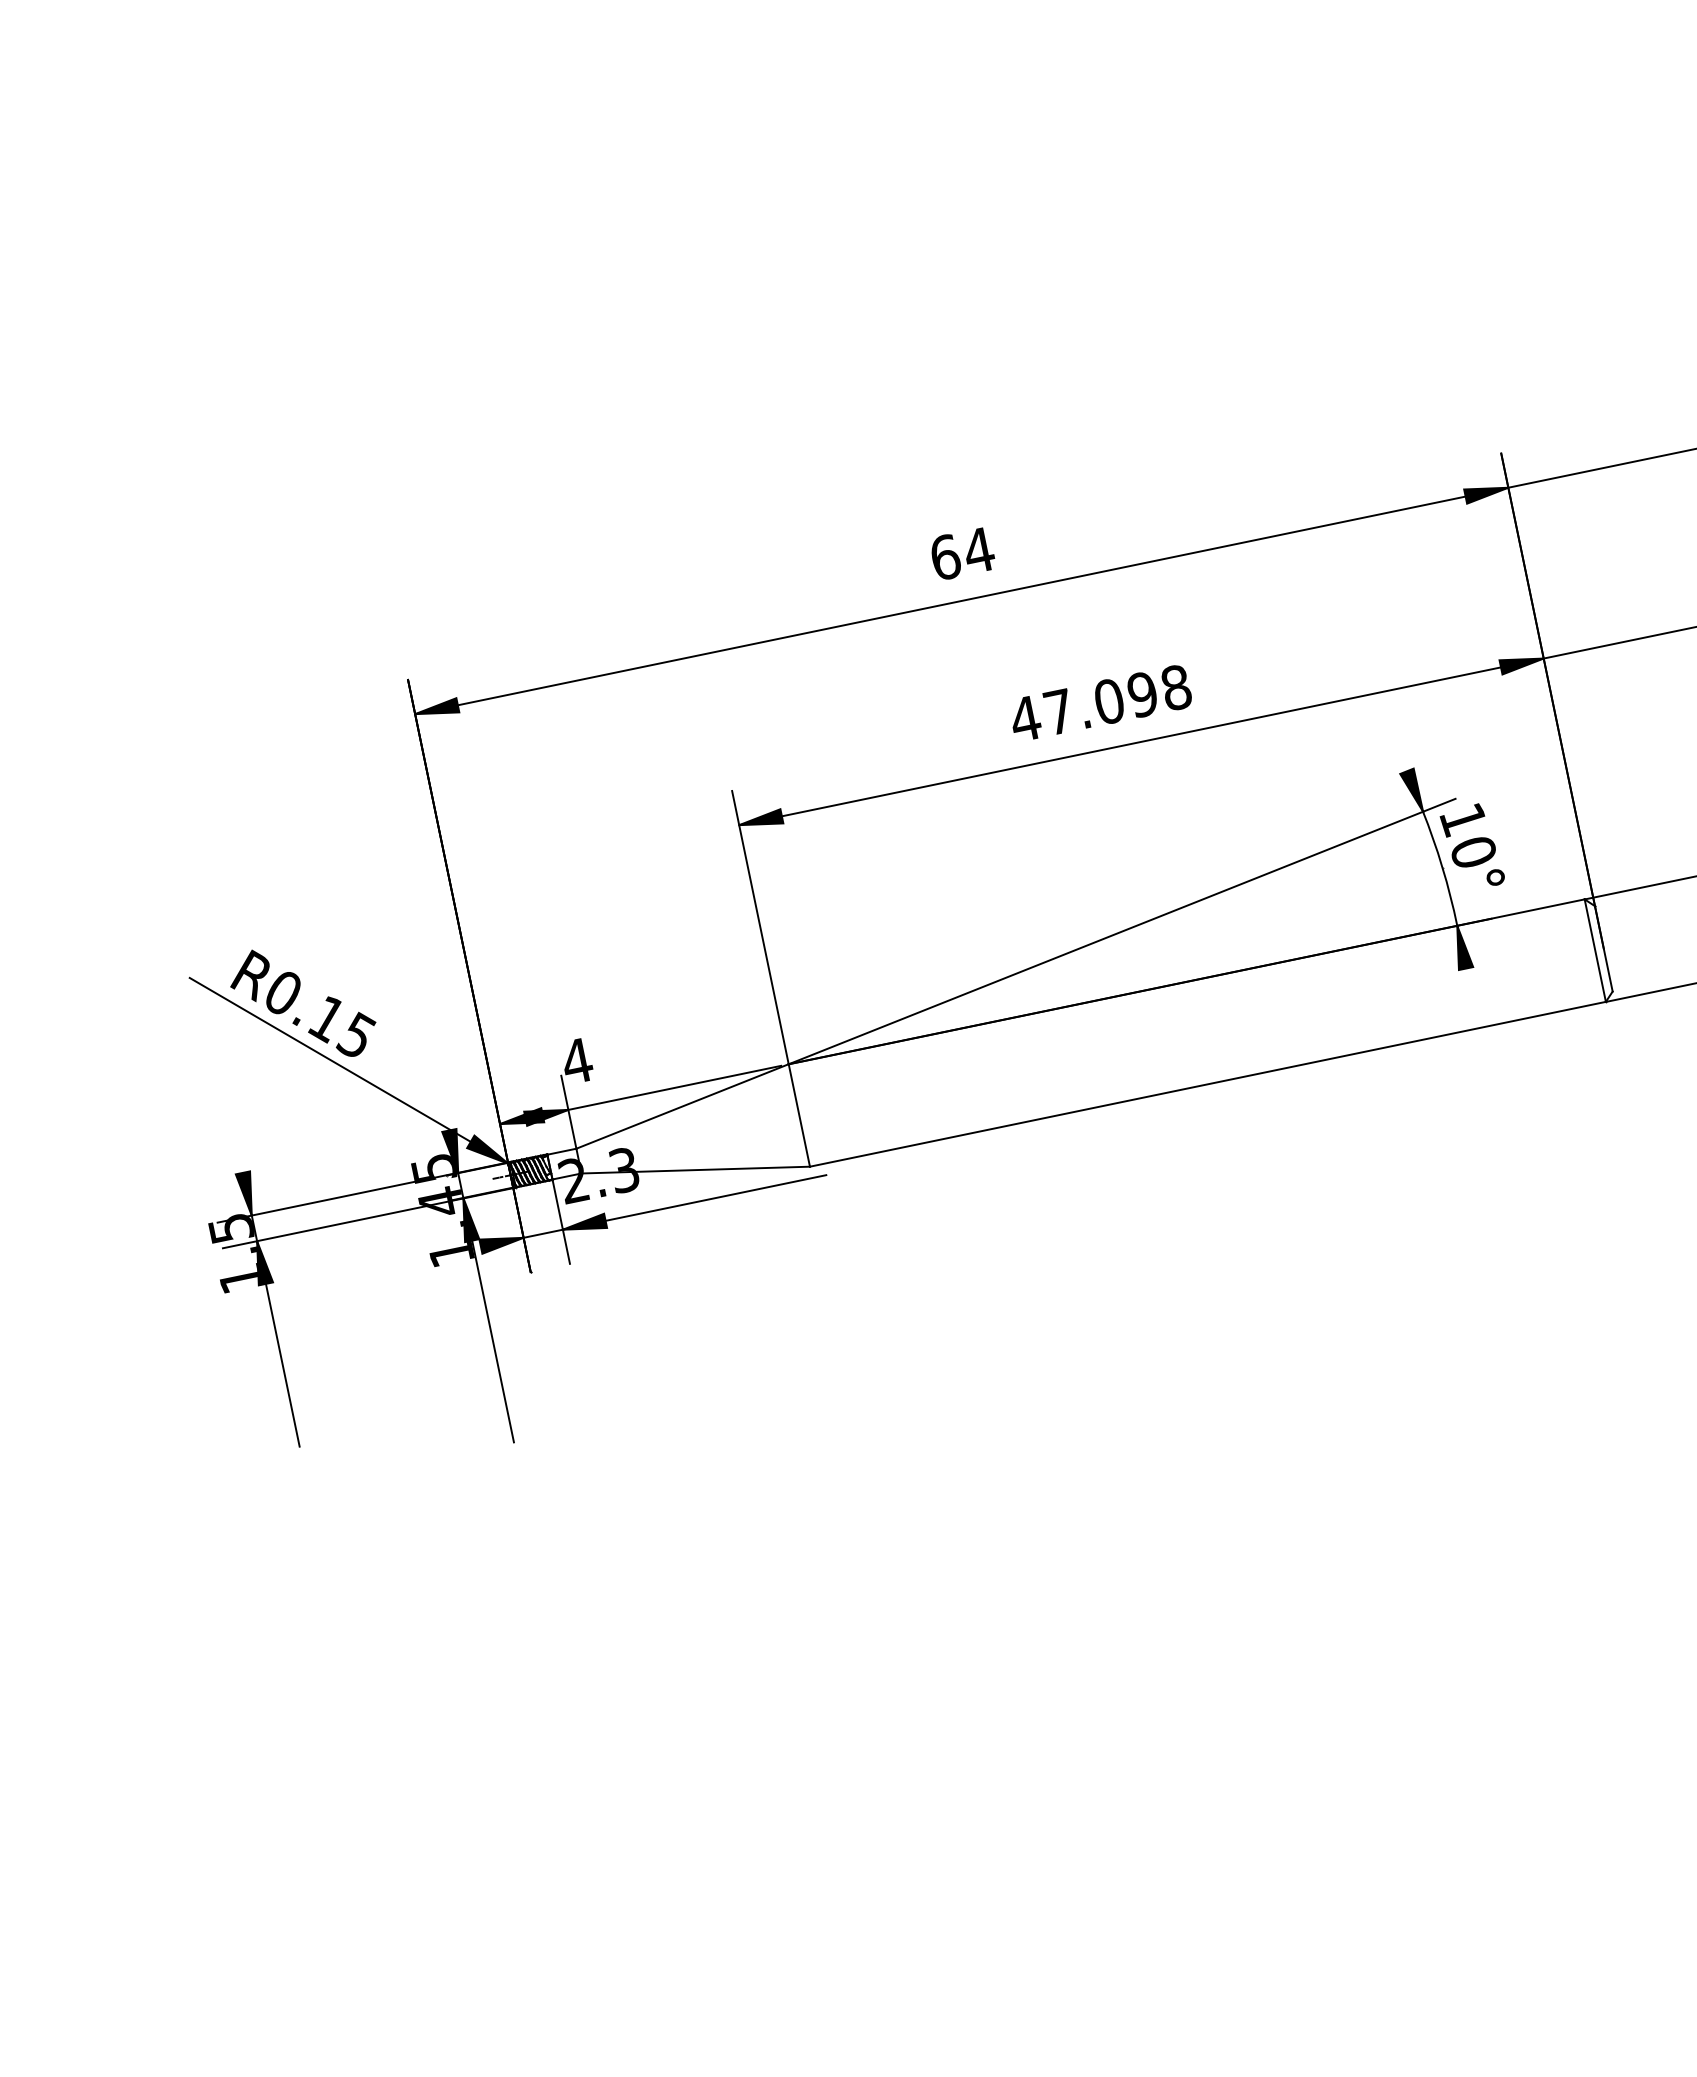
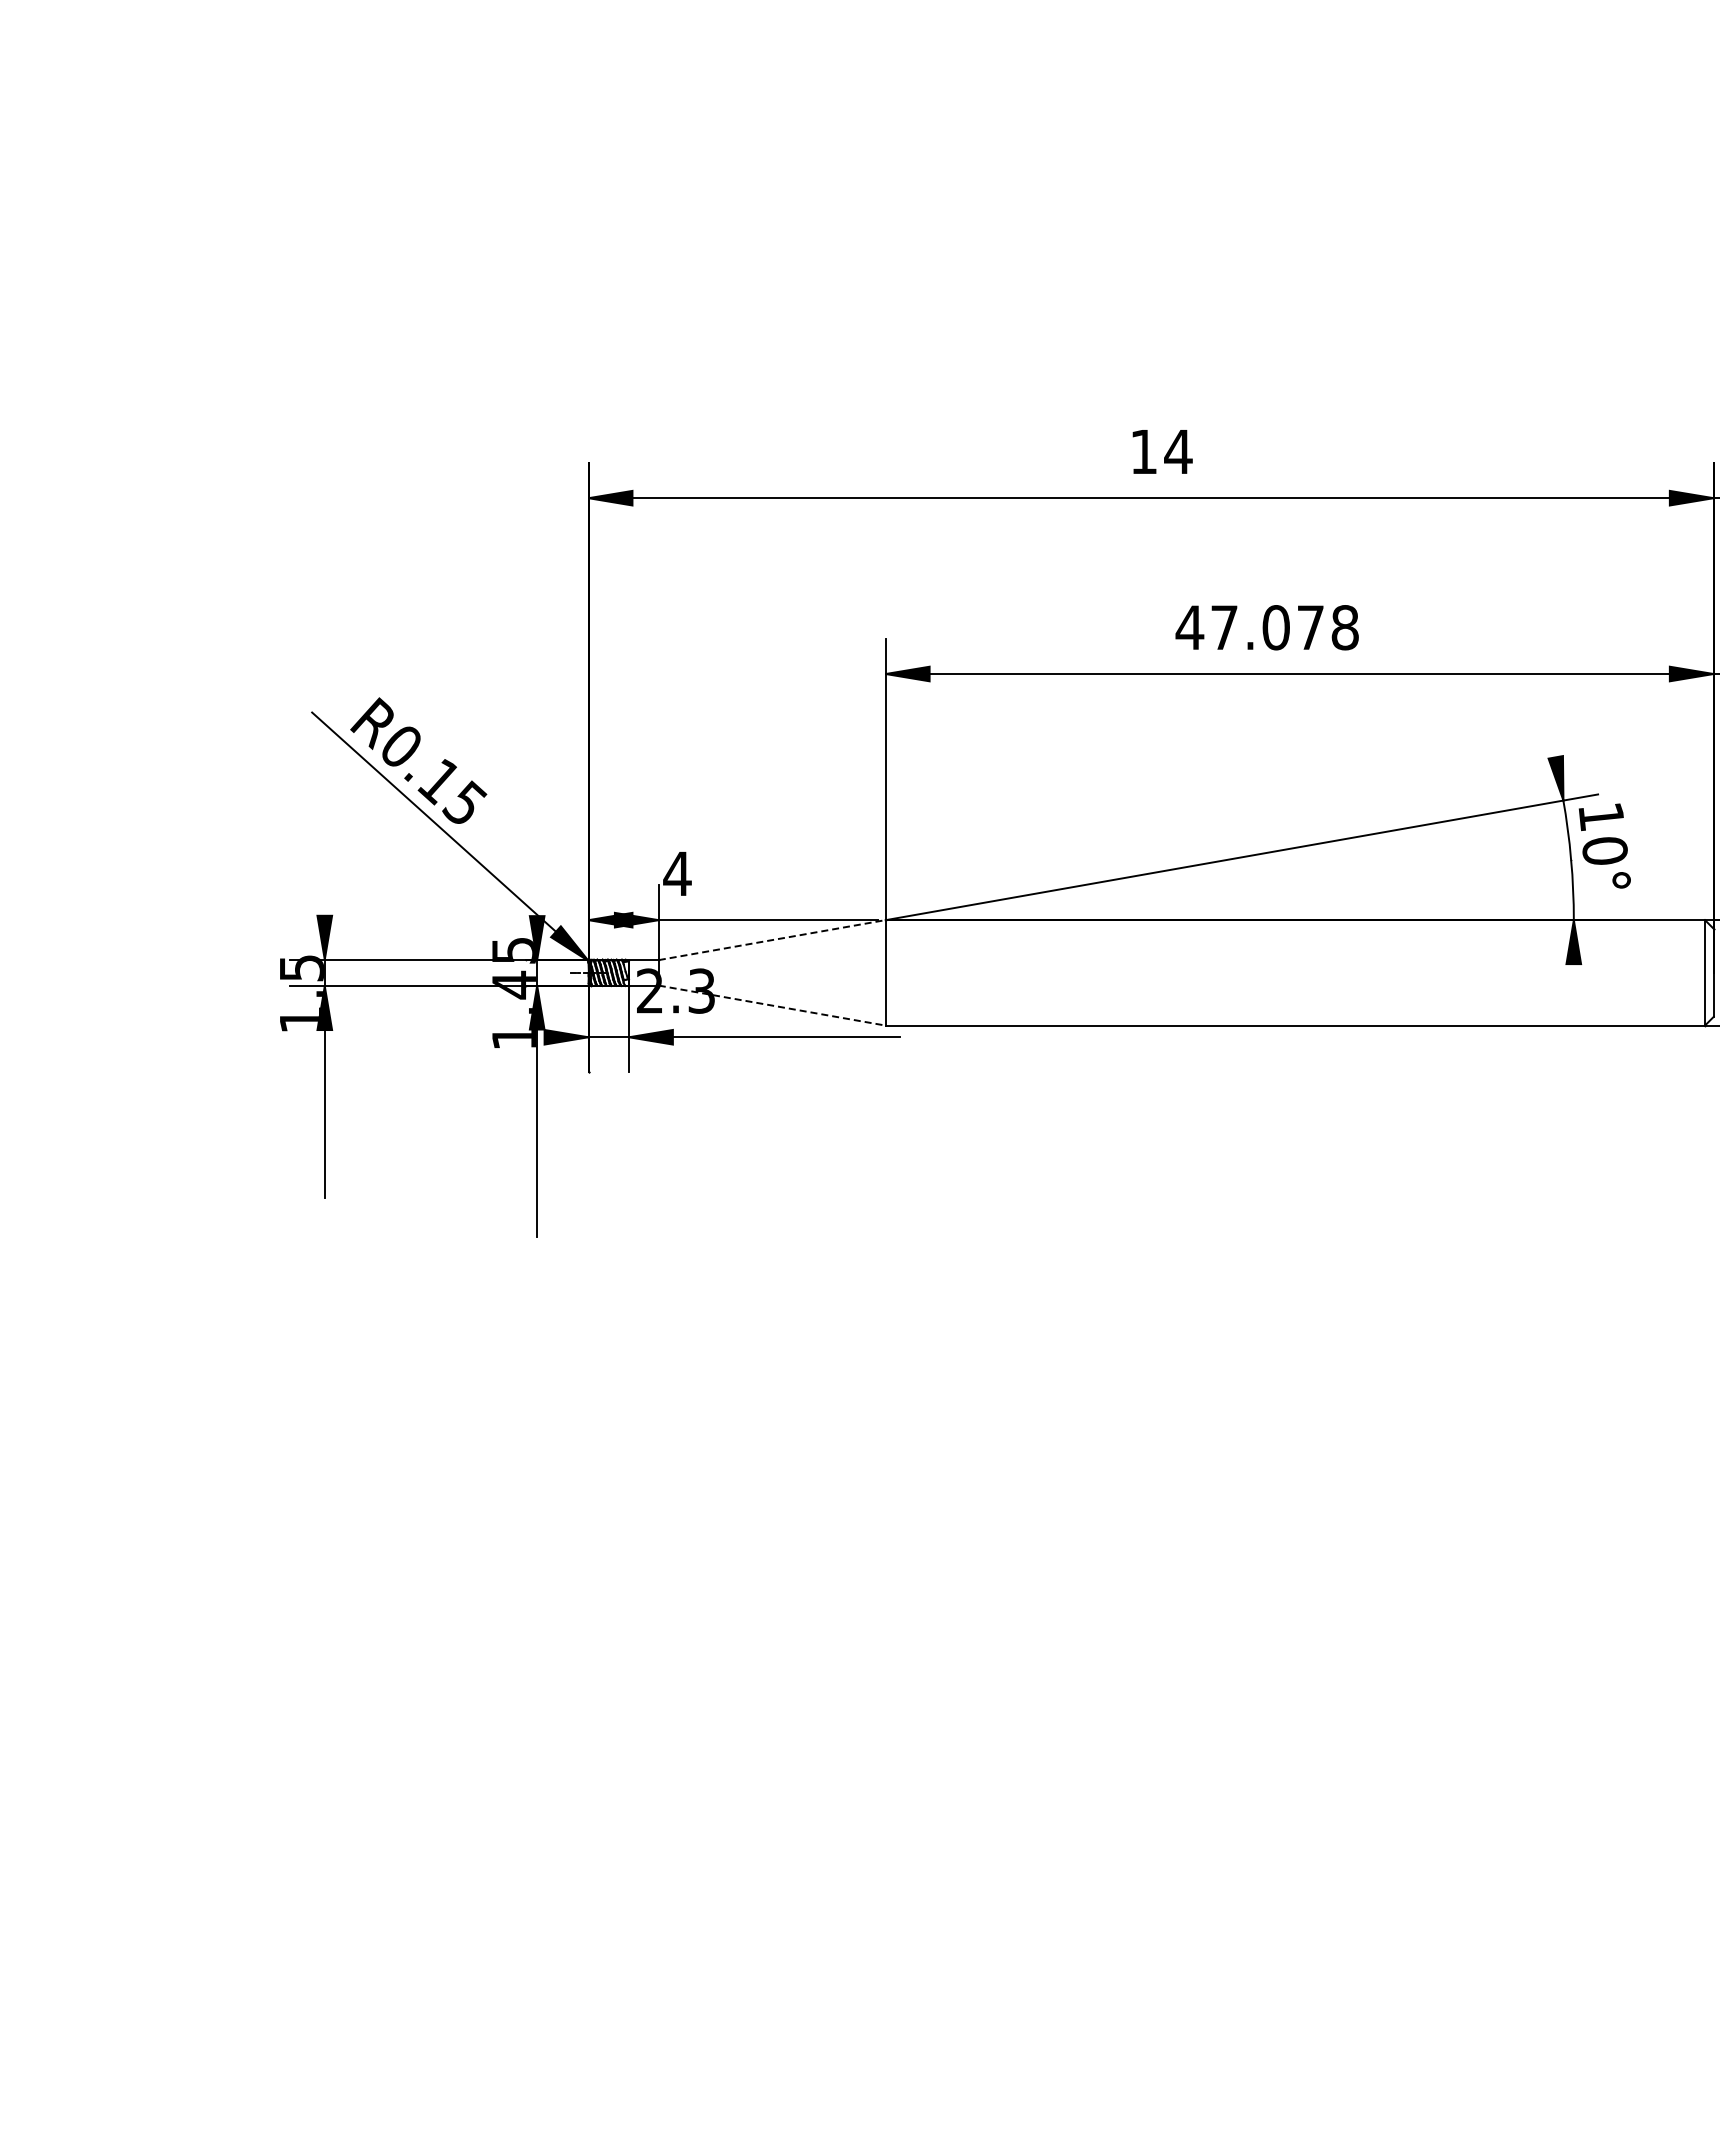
text: (944, 557) -> (1143, 451), 64 -> 14
text: (1142, 694) -> (1310, 627), 47.098 -> 47.078
line: (682, 1106) -> (772, 940), solid -> dashed
line: (695, 1169) -> (772, 1005), solid -> dashed

